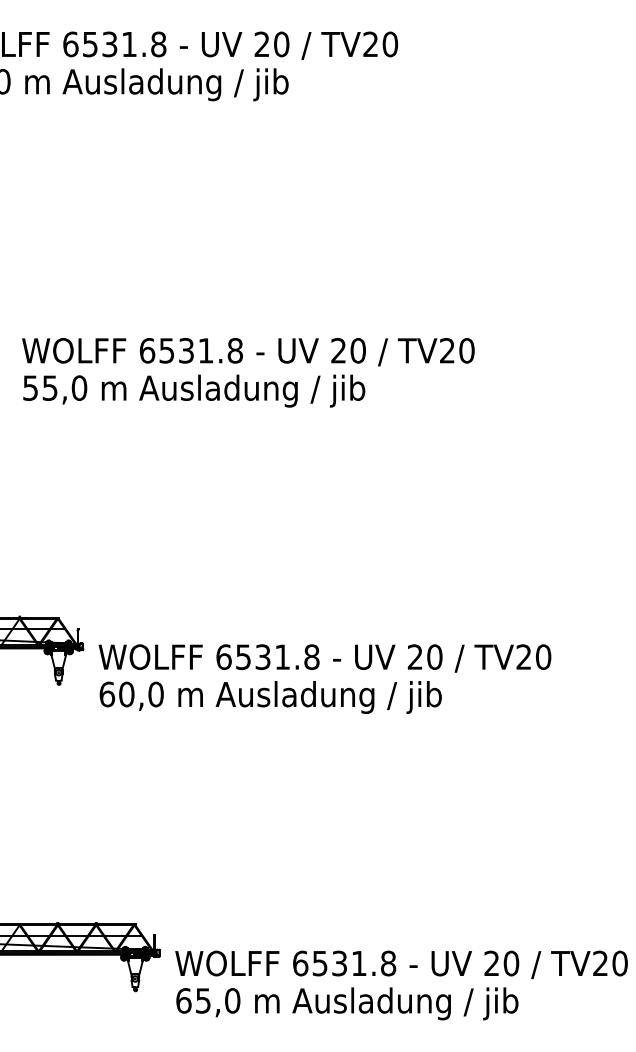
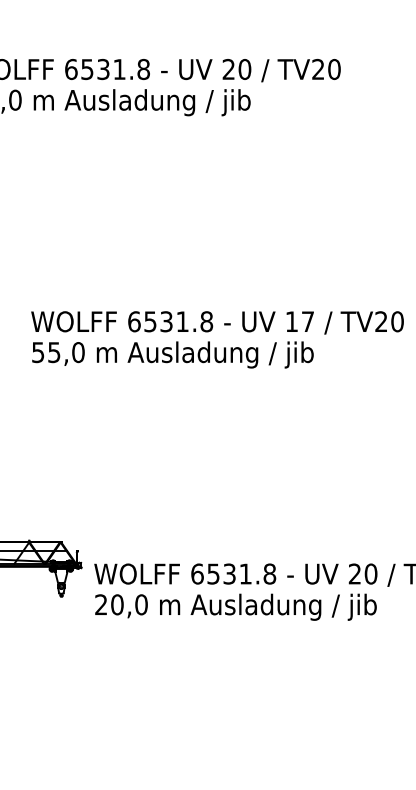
text: (348, 350) -> (299, 321), 20 -> 17
text: (107, 694) -> (101, 604), 60,0 -> 20,0

